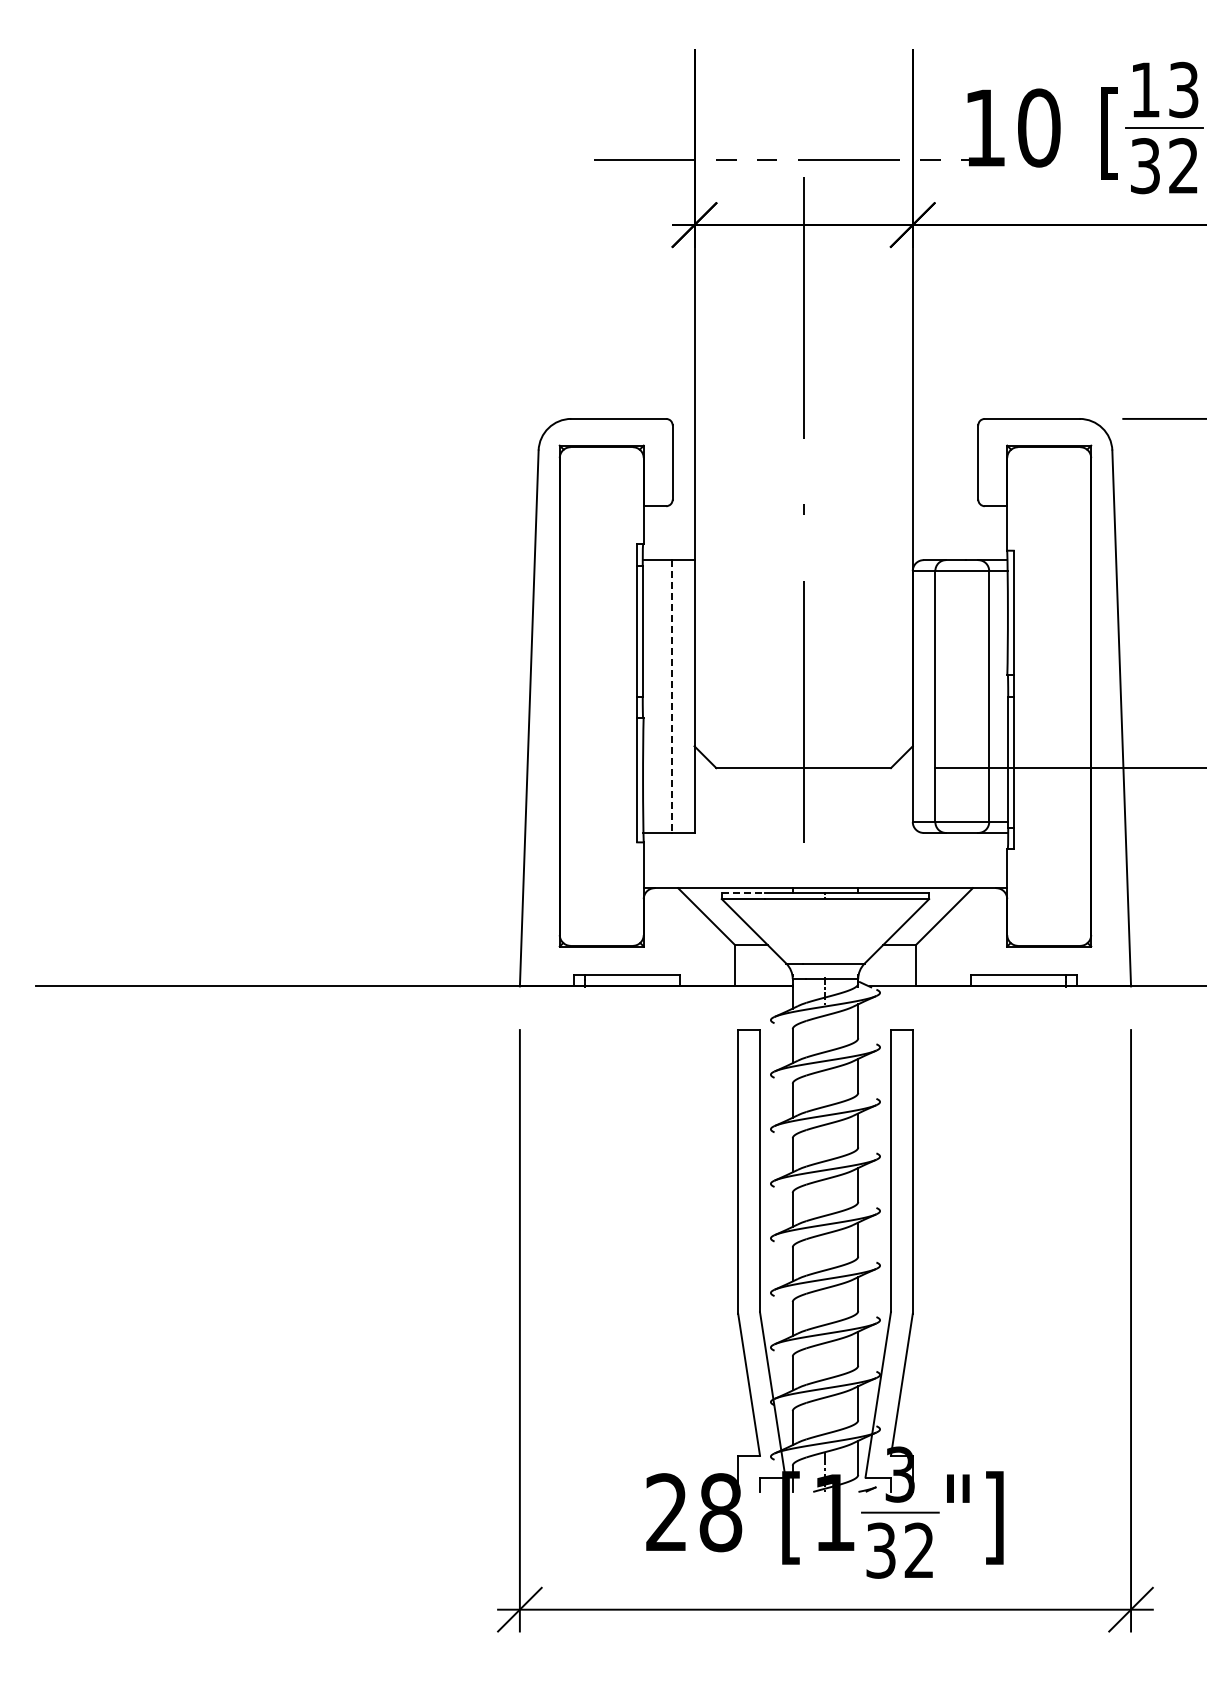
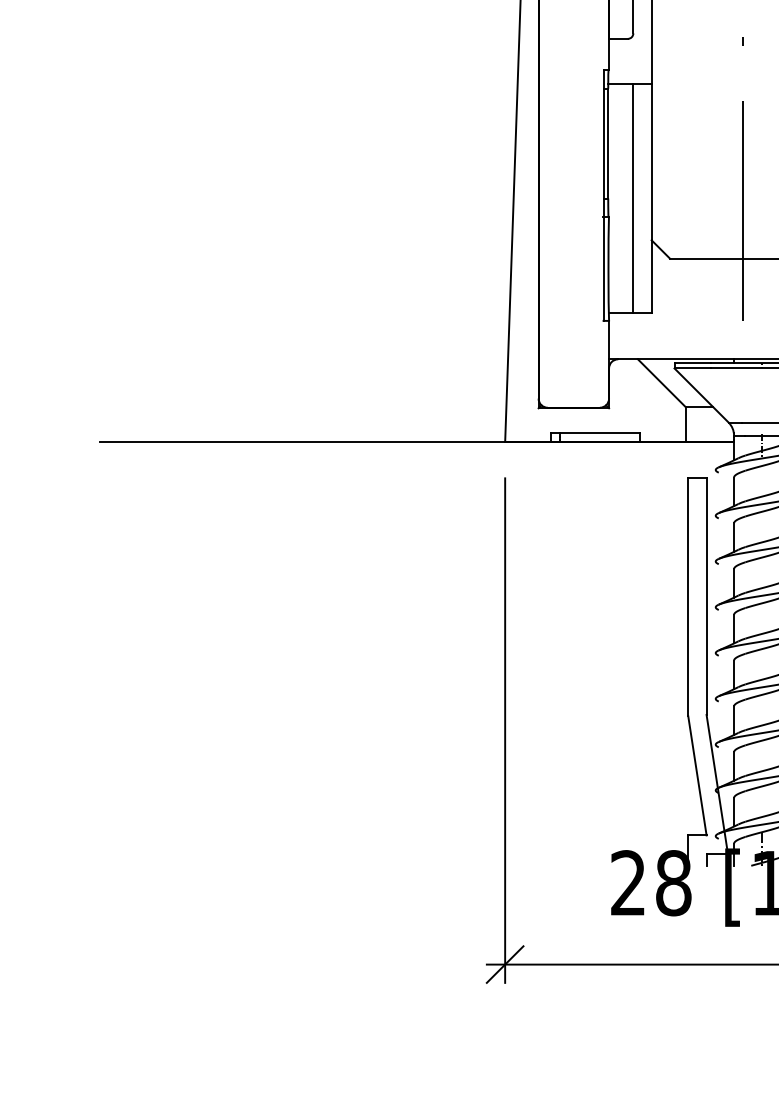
line: (672, 697) -> (633, 199), dashed -> solid
line: (743, 892) -> (692, 362), dashed -> solid

